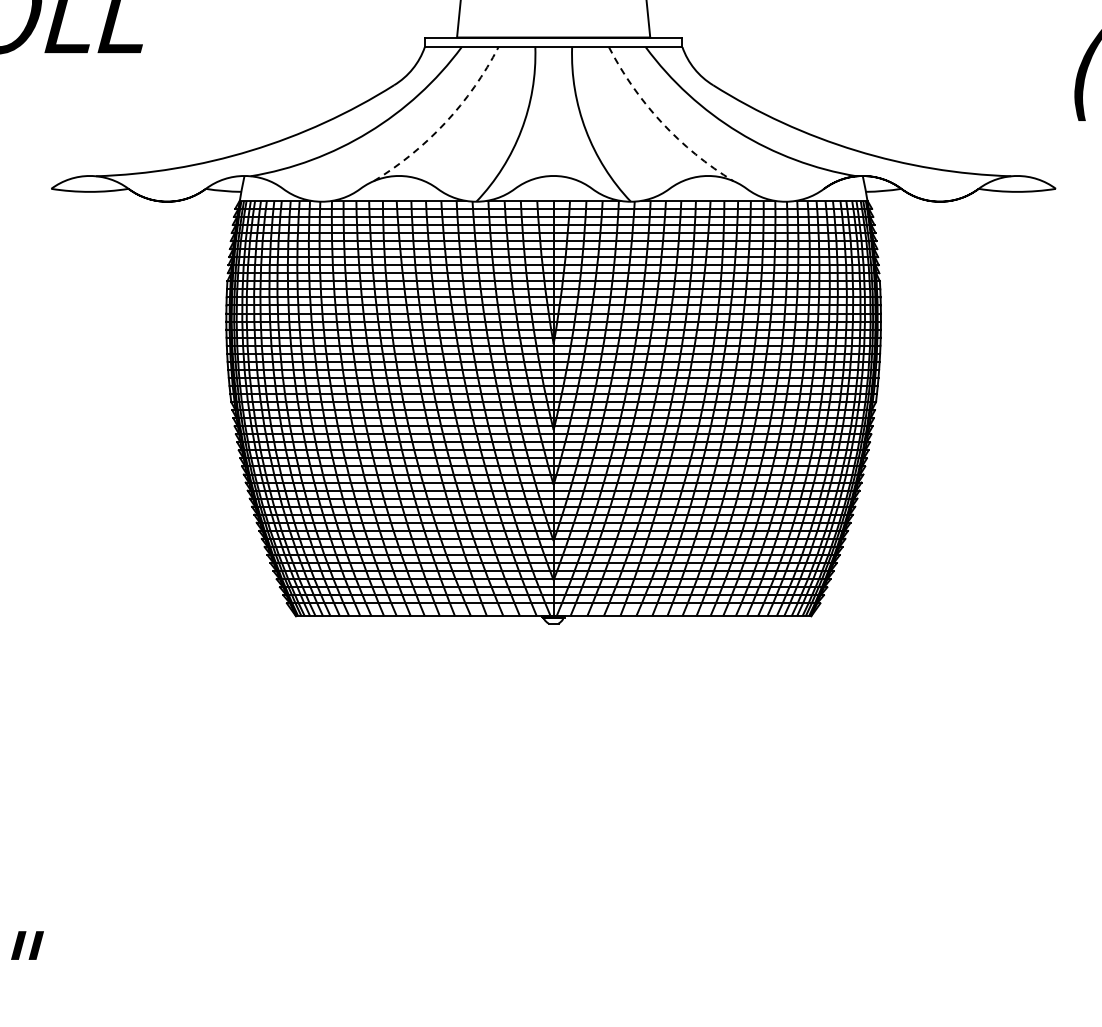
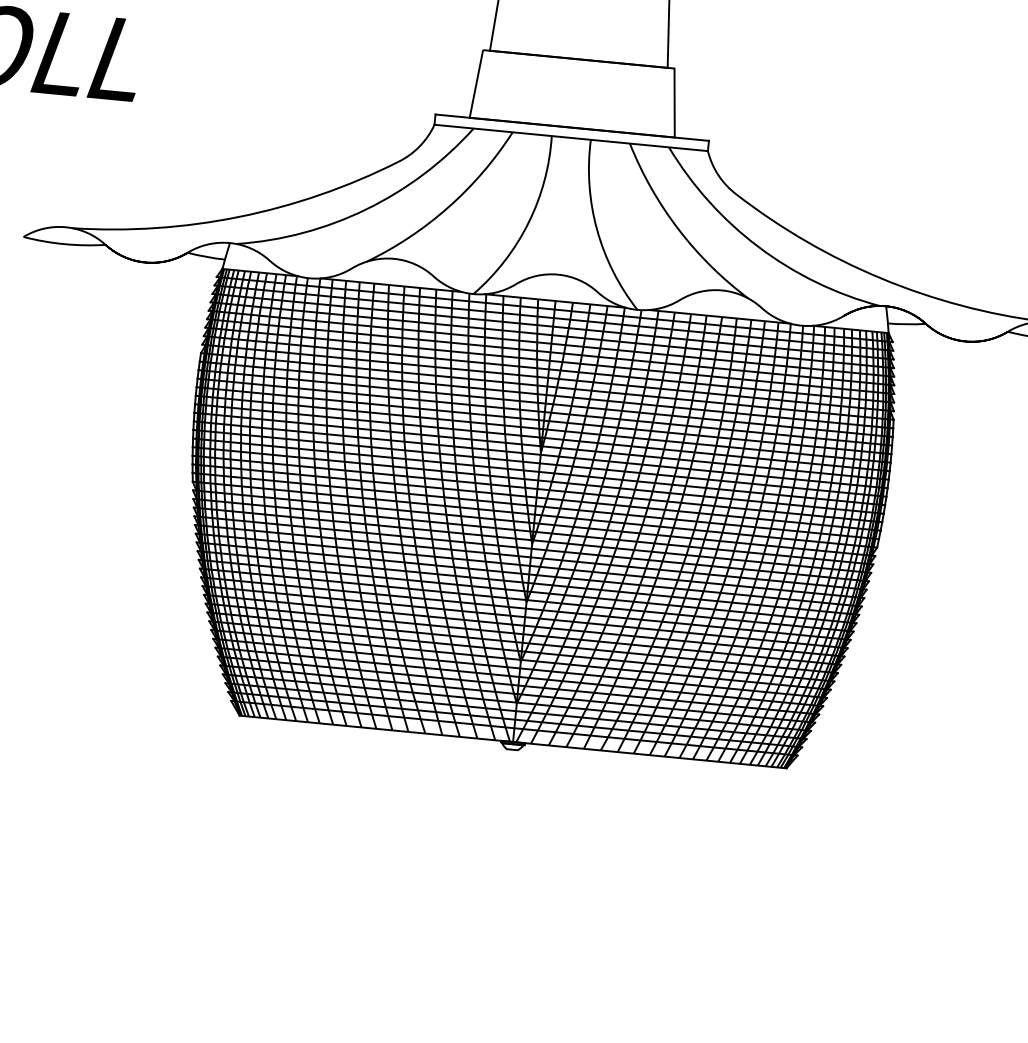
arc: (445, 122) -> (448, 206), dashed -> solid
arc: (661, 122) -> (678, 228), dashed -> solid

